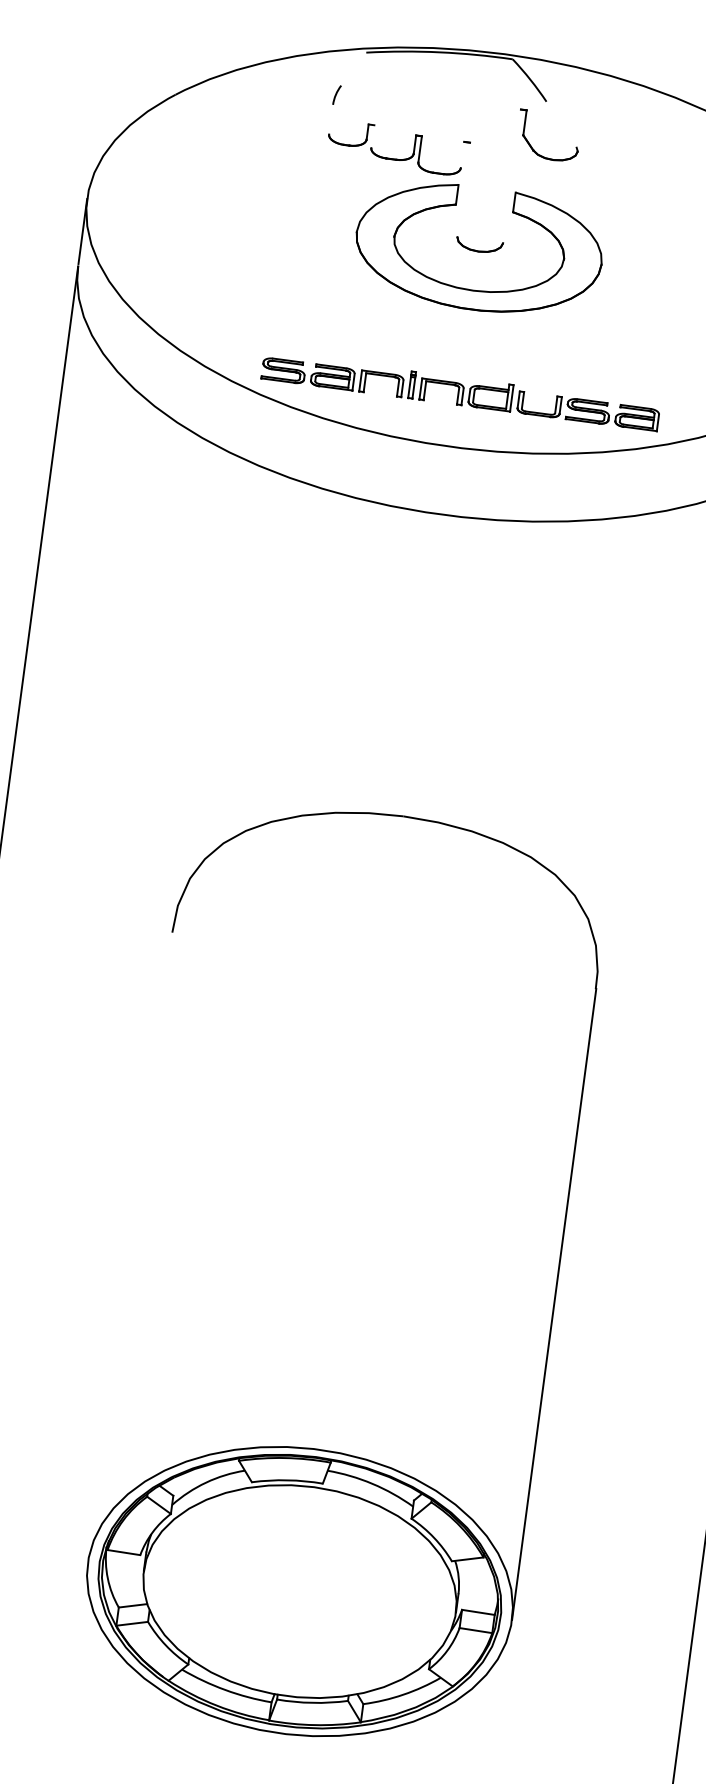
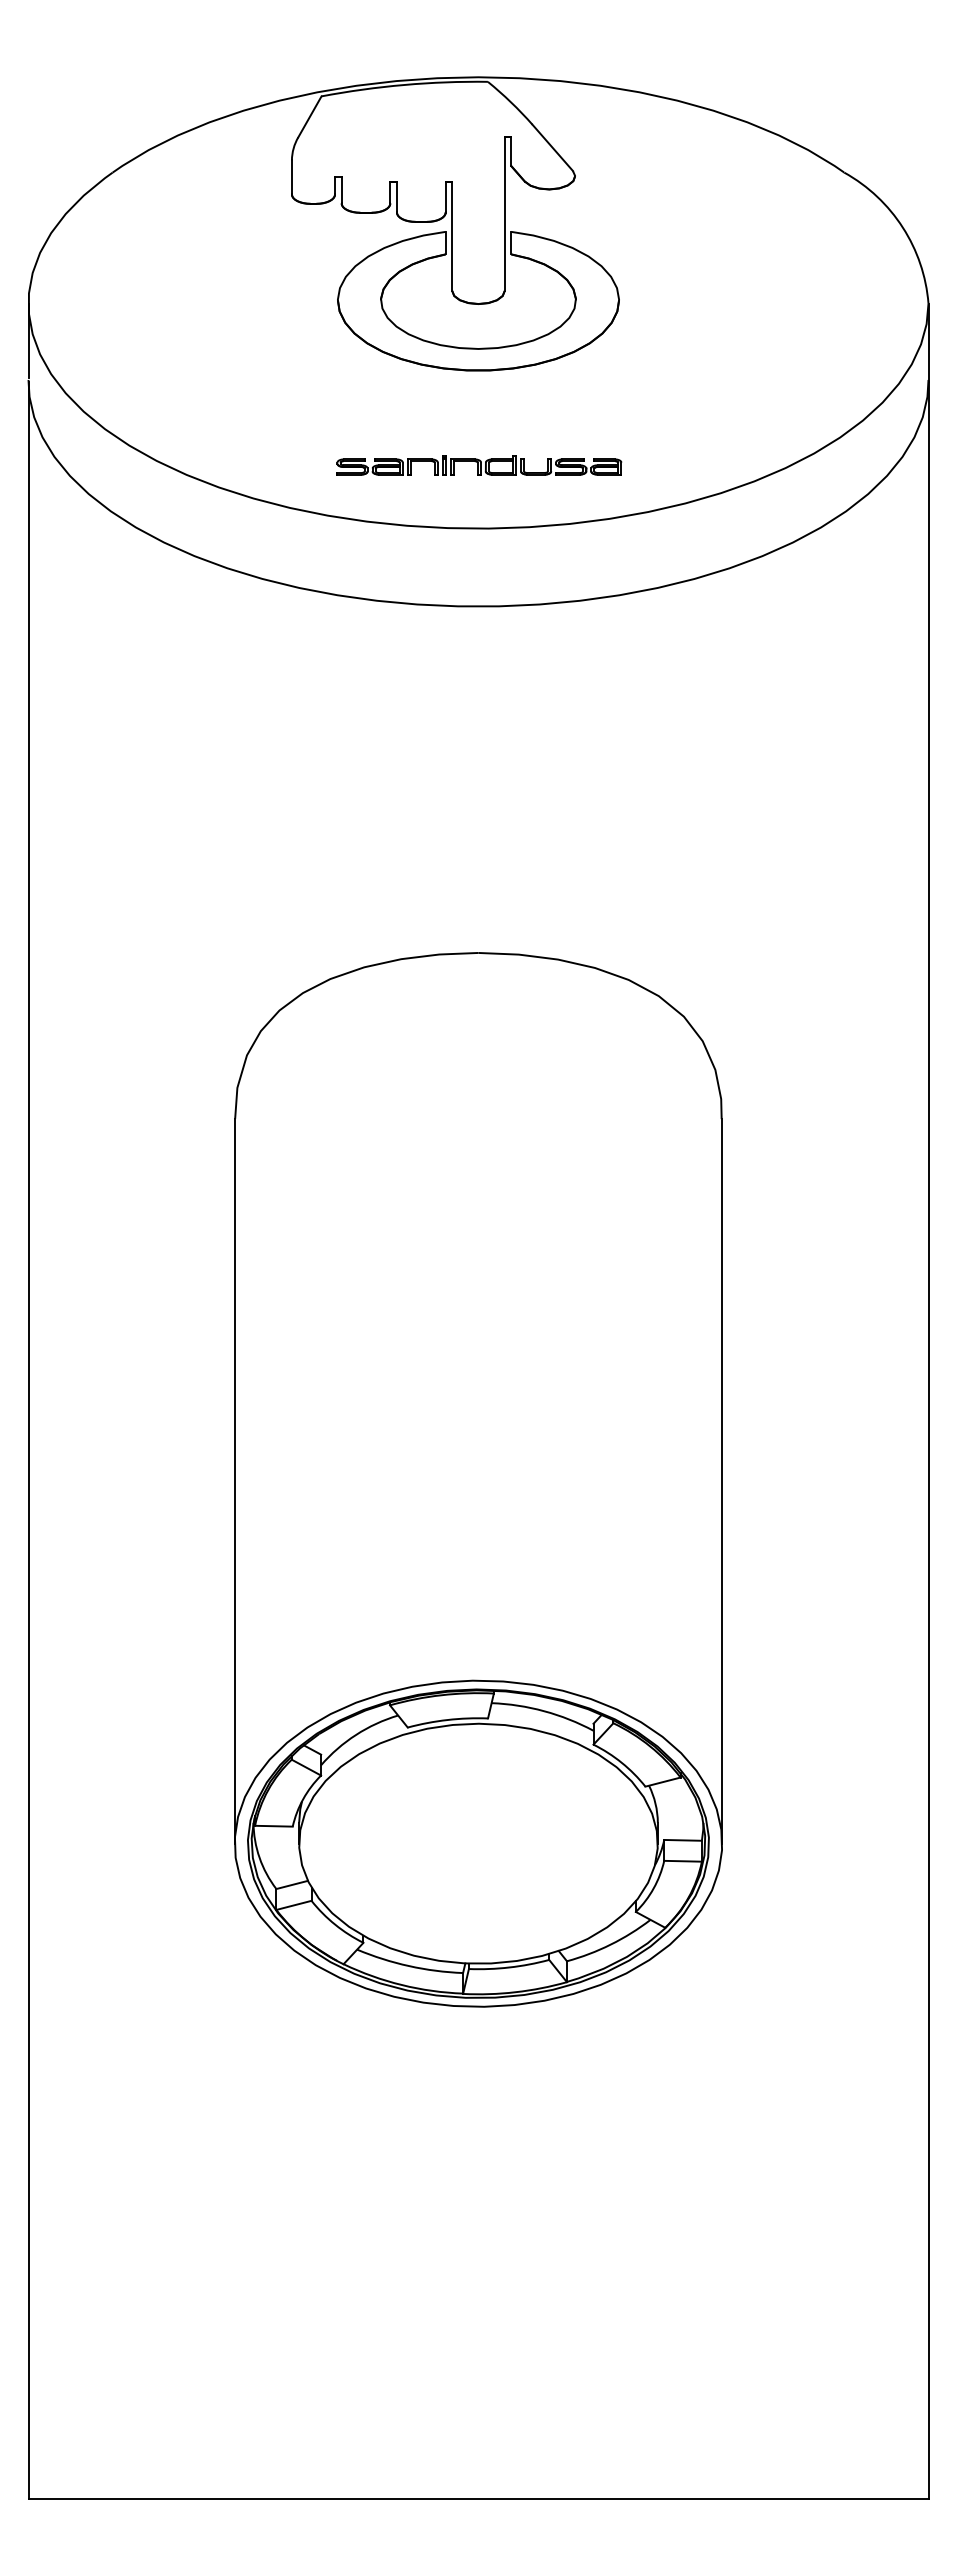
line: (353, 68) -> (309, 116), added
line: (330, 119) -> (291, 177), added
line: (561, 123) -> (552, 147), added
line: (372, 136) -> (341, 190), added
line: (462, 155) -> (445, 197), added
line: (511, 175) -> (504, 213), added
line: (463, 189) -> (452, 236), added
part: (460, 392) -> (479, 465), size x0.62
line: (129, 1247) -> (234, 1480), added

